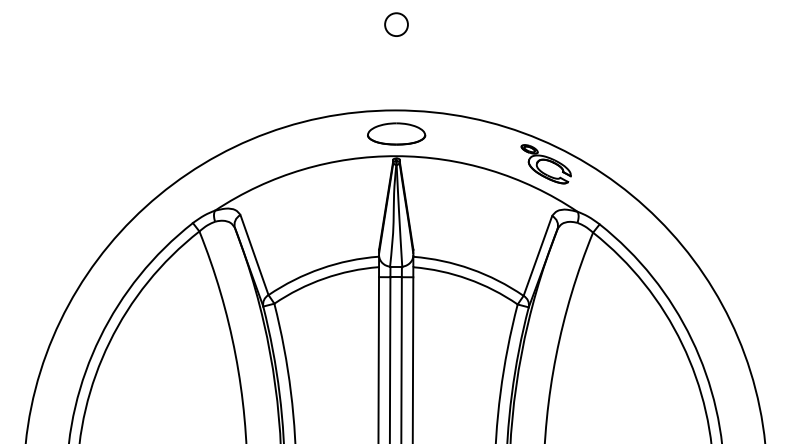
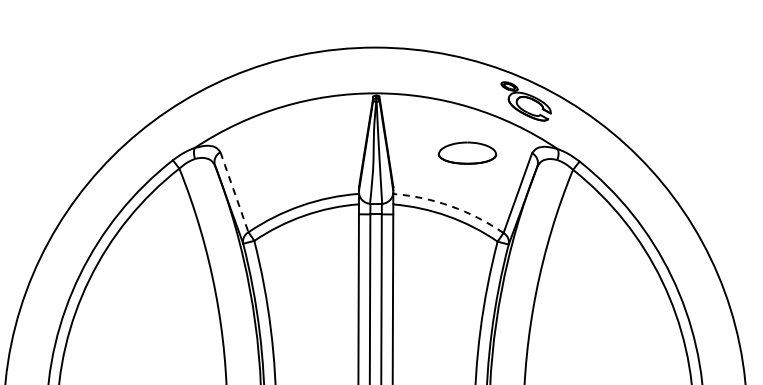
part: (396, 133) -> (467, 152), moved
line: (254, 255) -> (234, 192), solid -> dashed
arc: (471, 269) -> (451, 206), solid -> dashed

